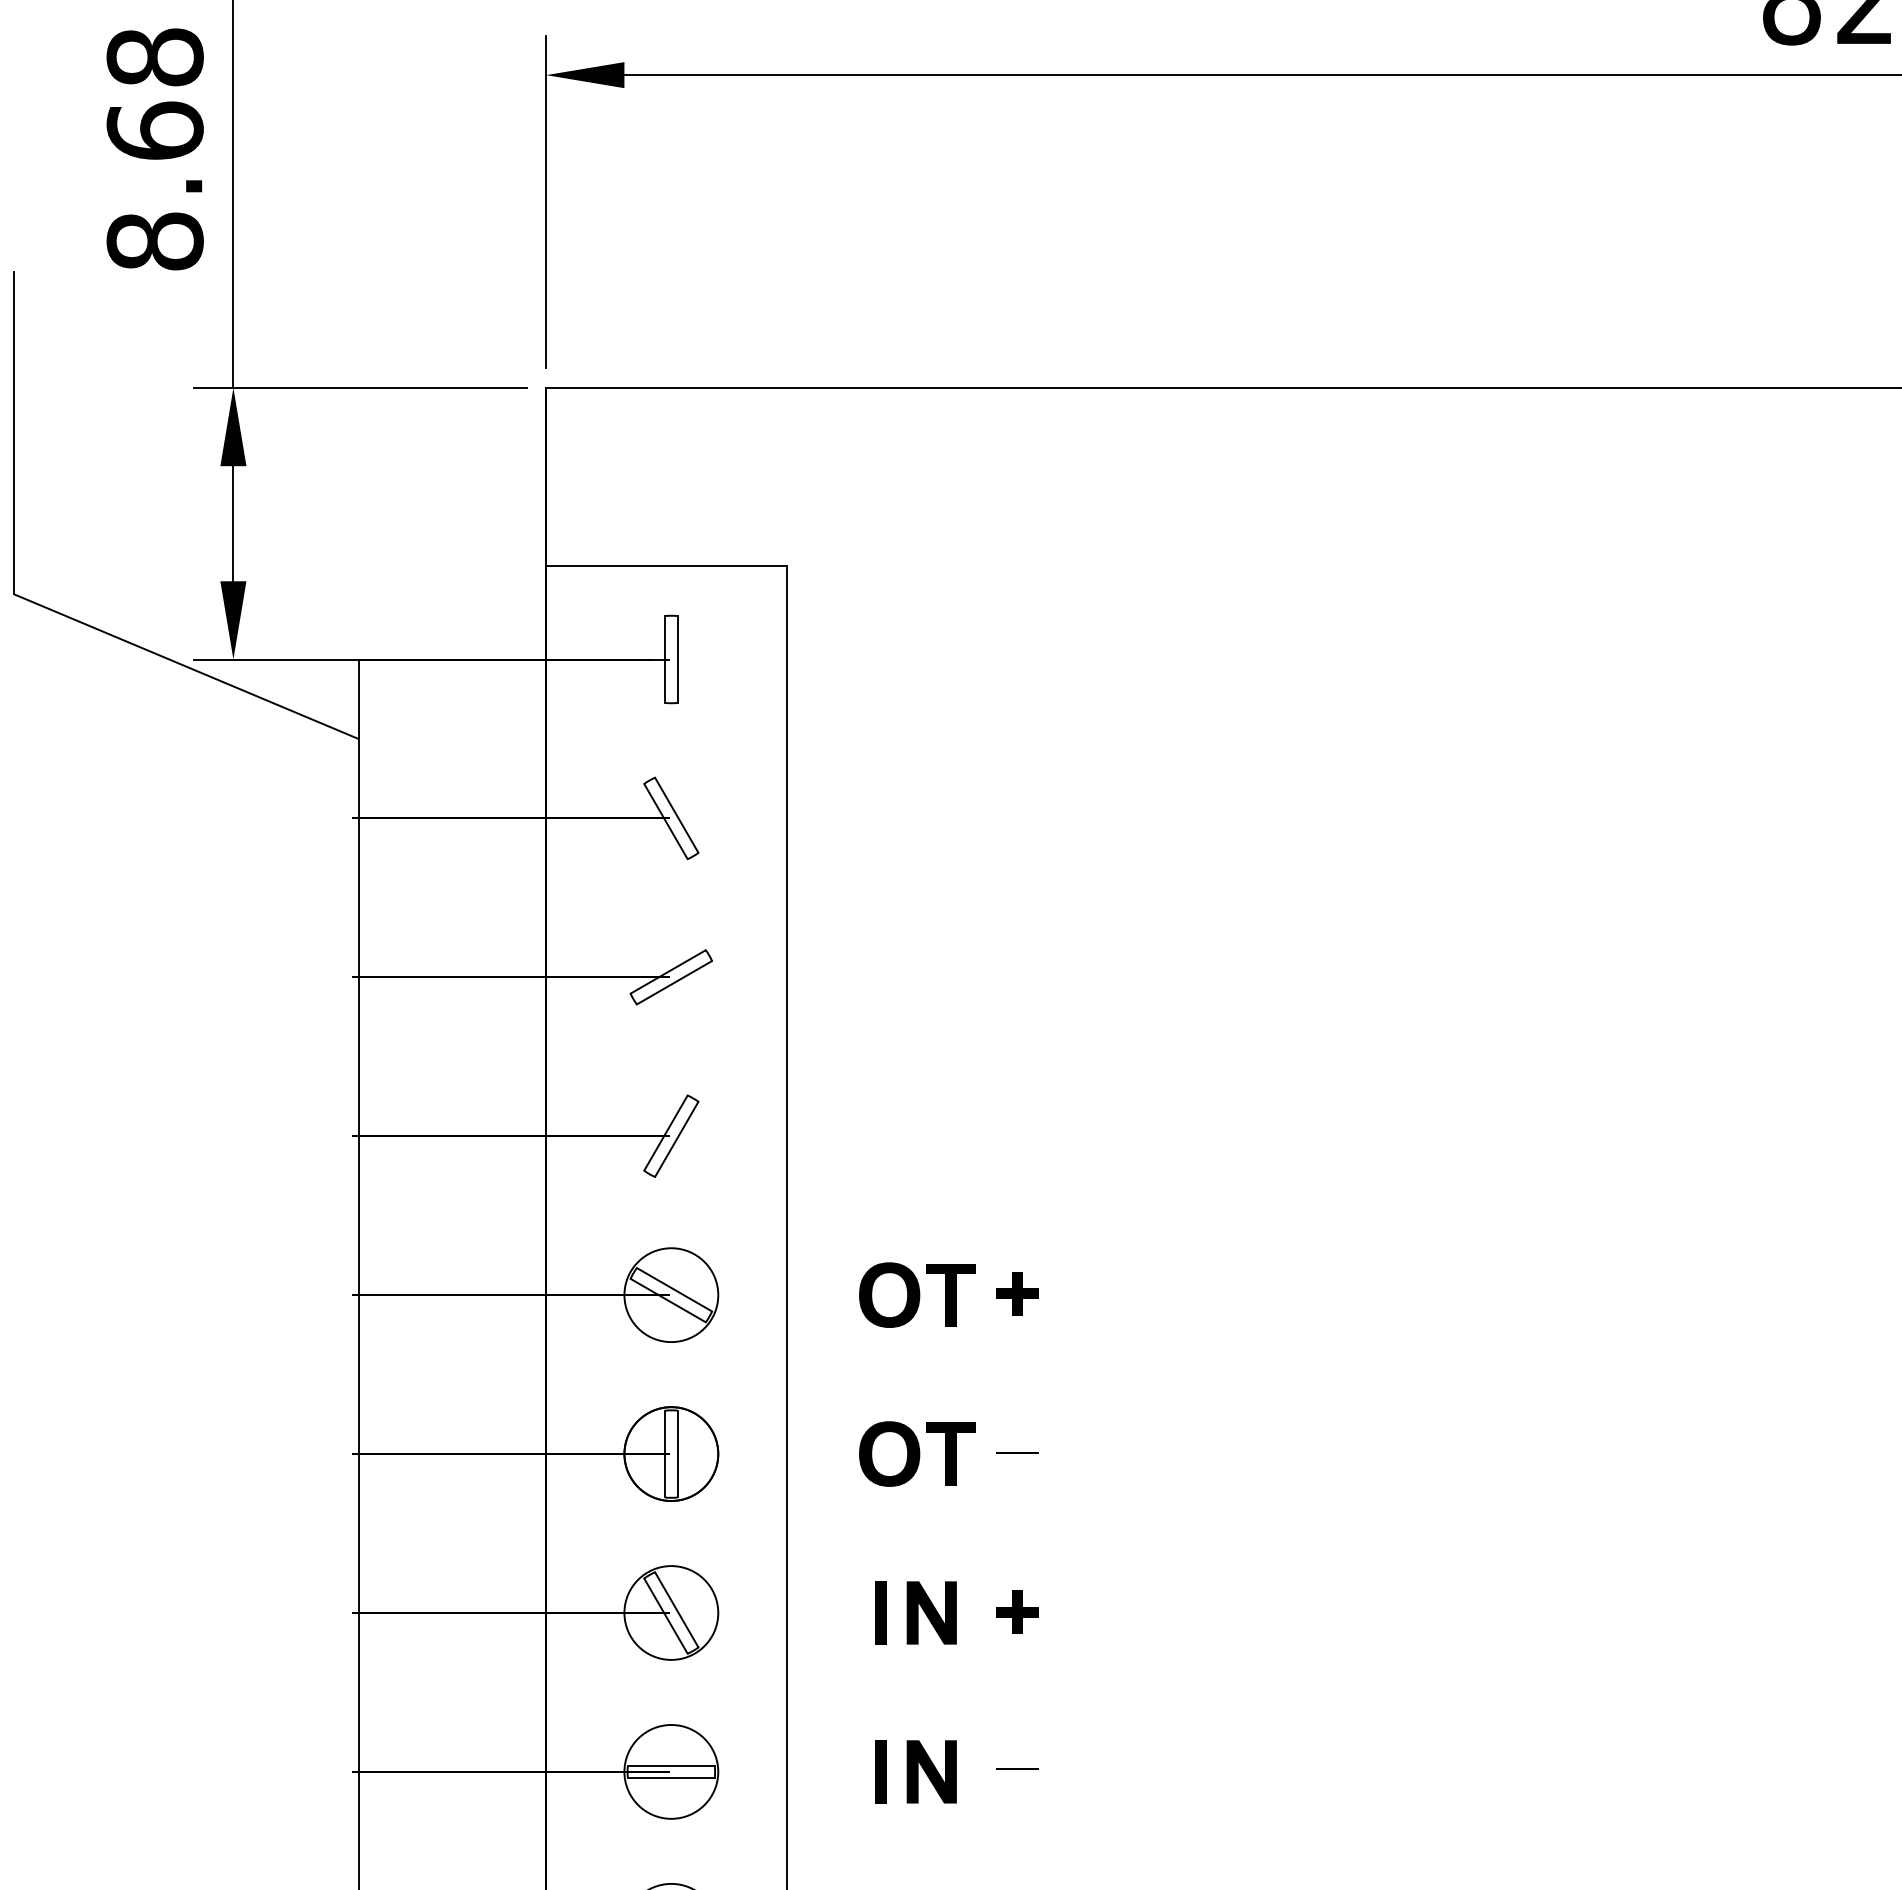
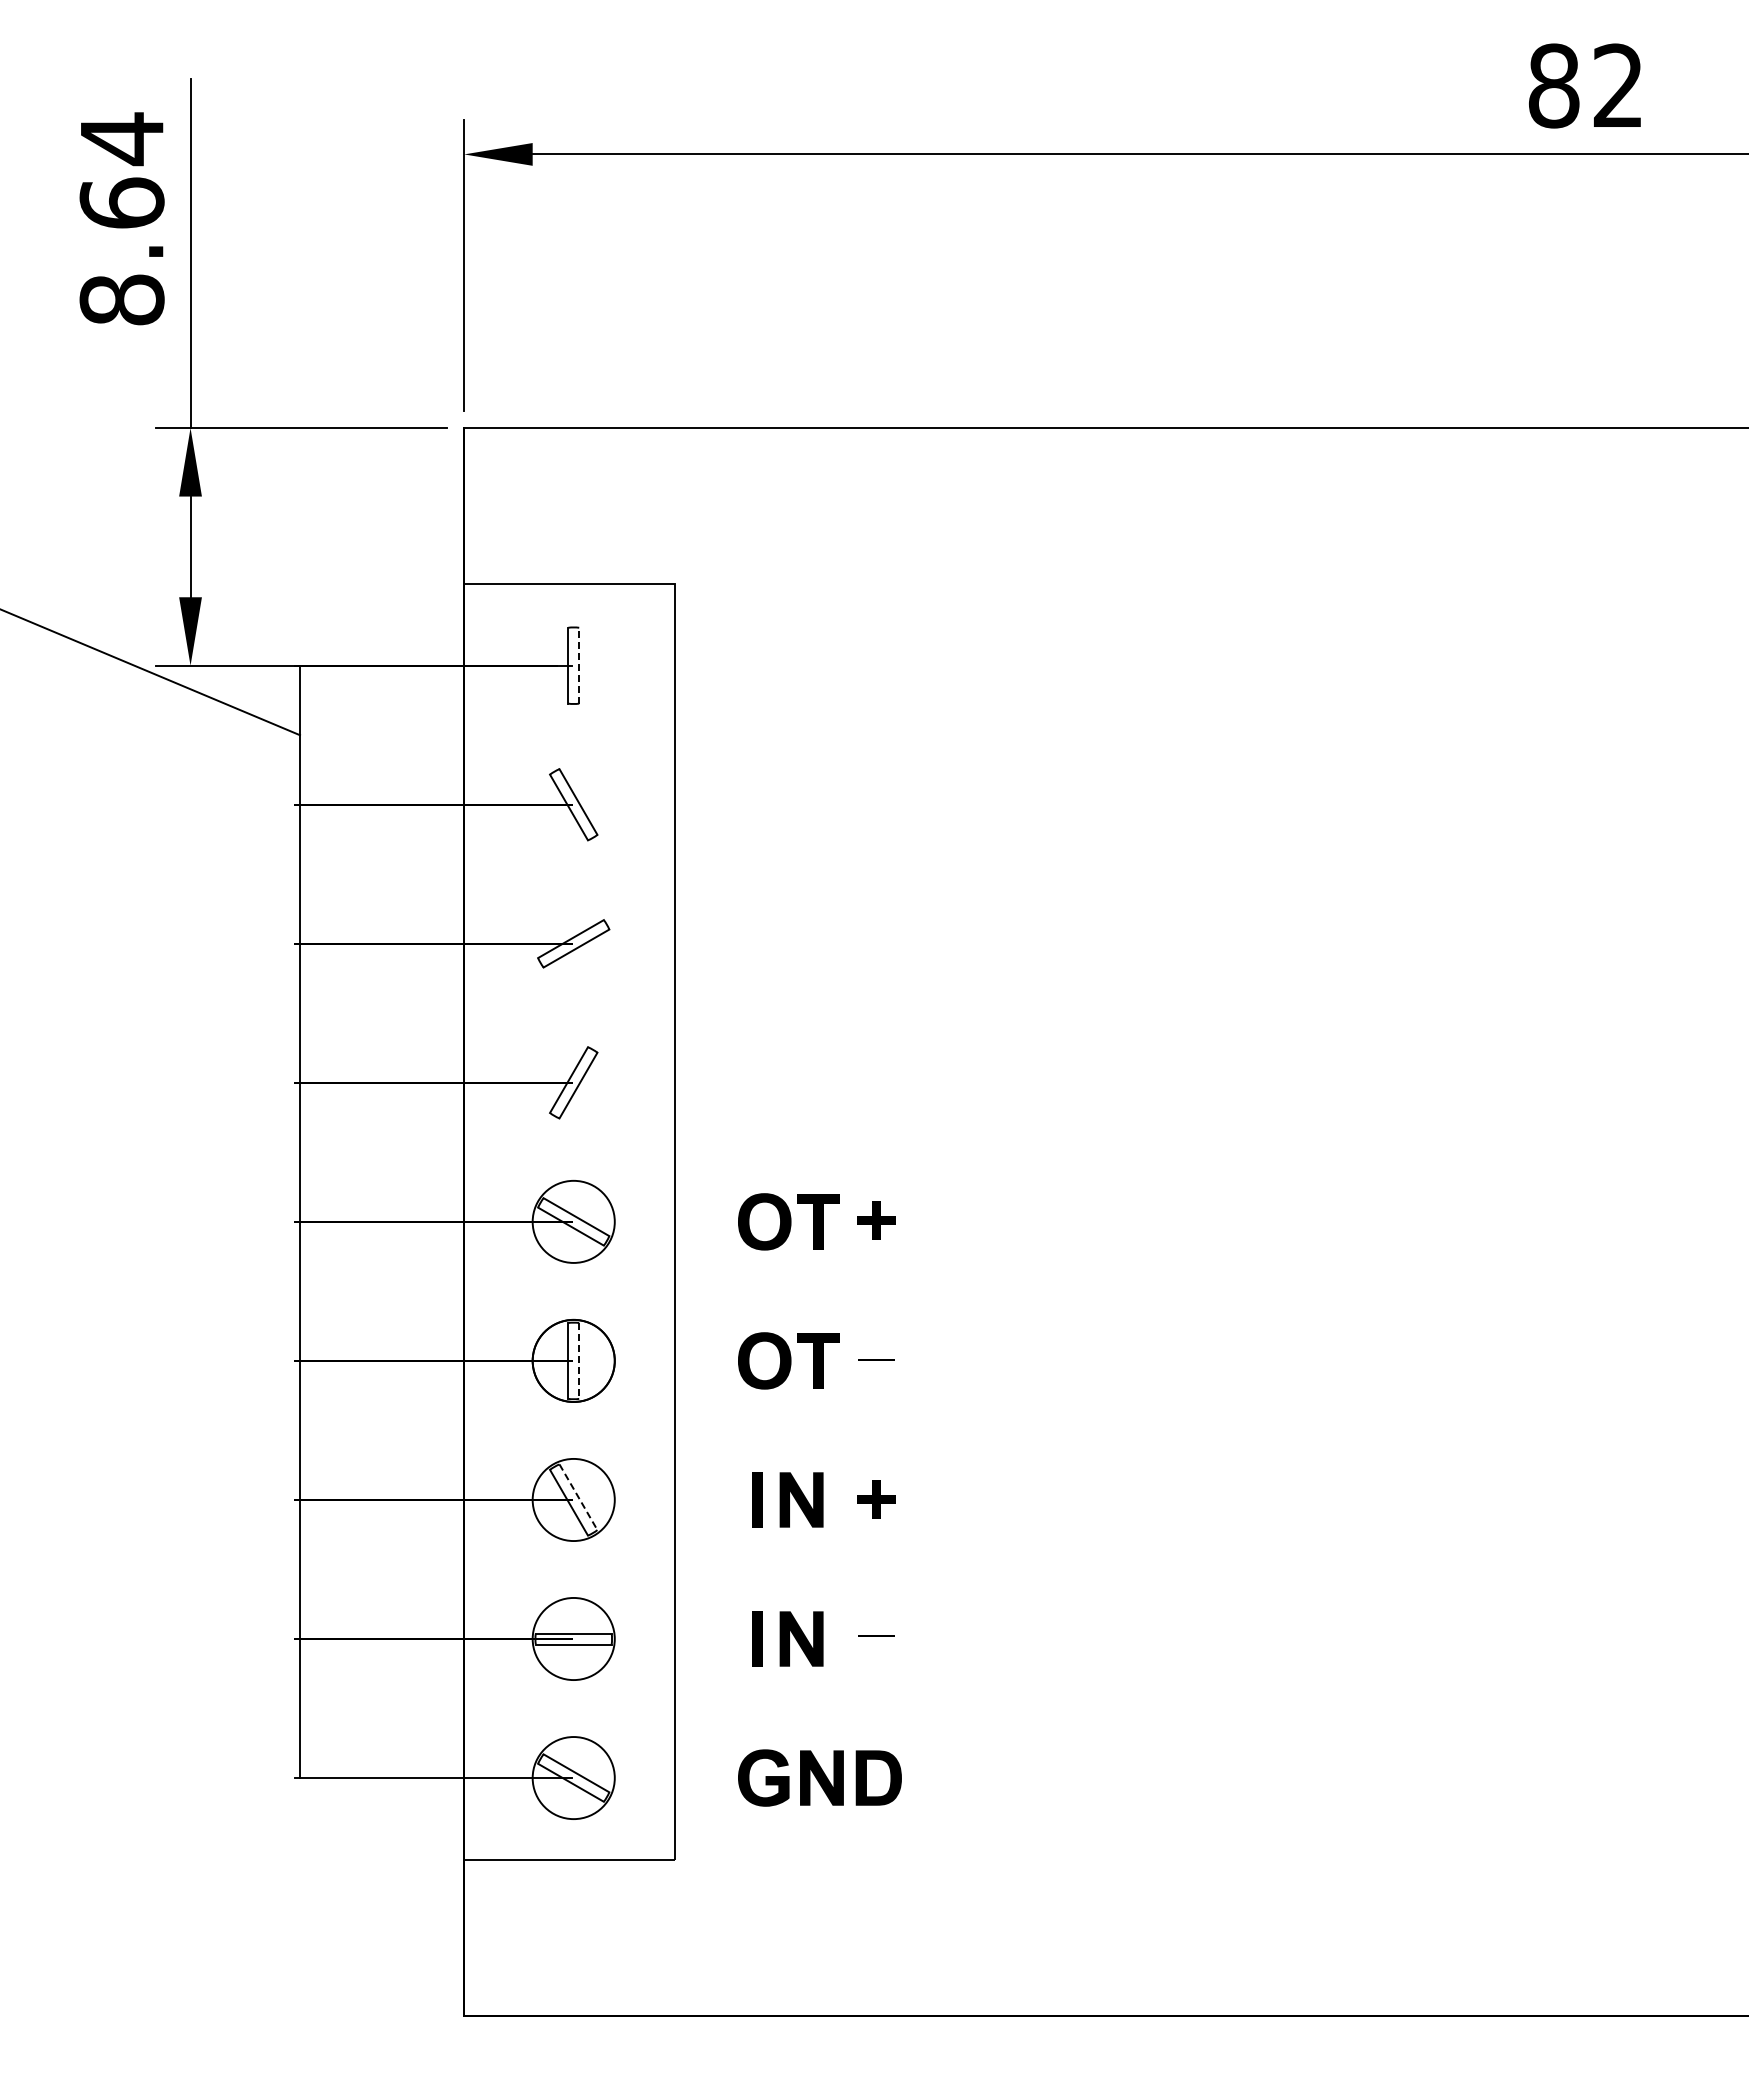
text: (154, 58) -> (121, 139), 8.68 -> 8.64
line: (677, 659) -> (579, 665), solid -> dashed
line: (677, 1453) -> (579, 1360), solid -> dashed
line: (676, 1610) -> (578, 1497), solid -> dashed

